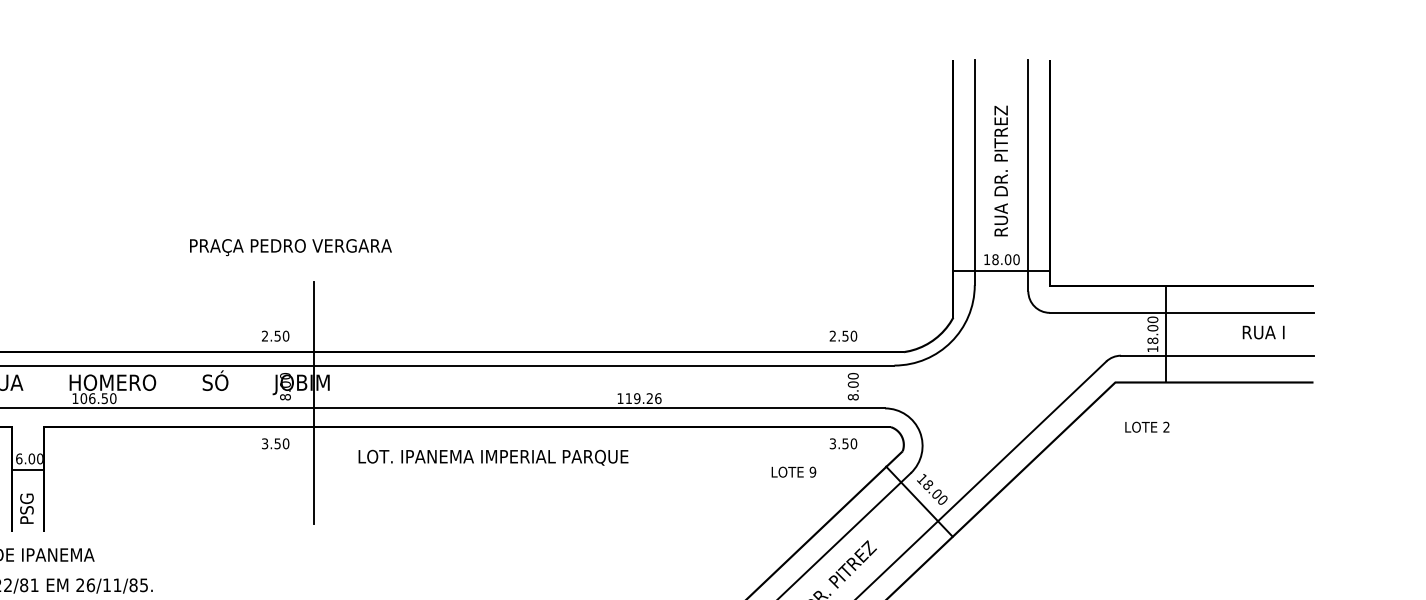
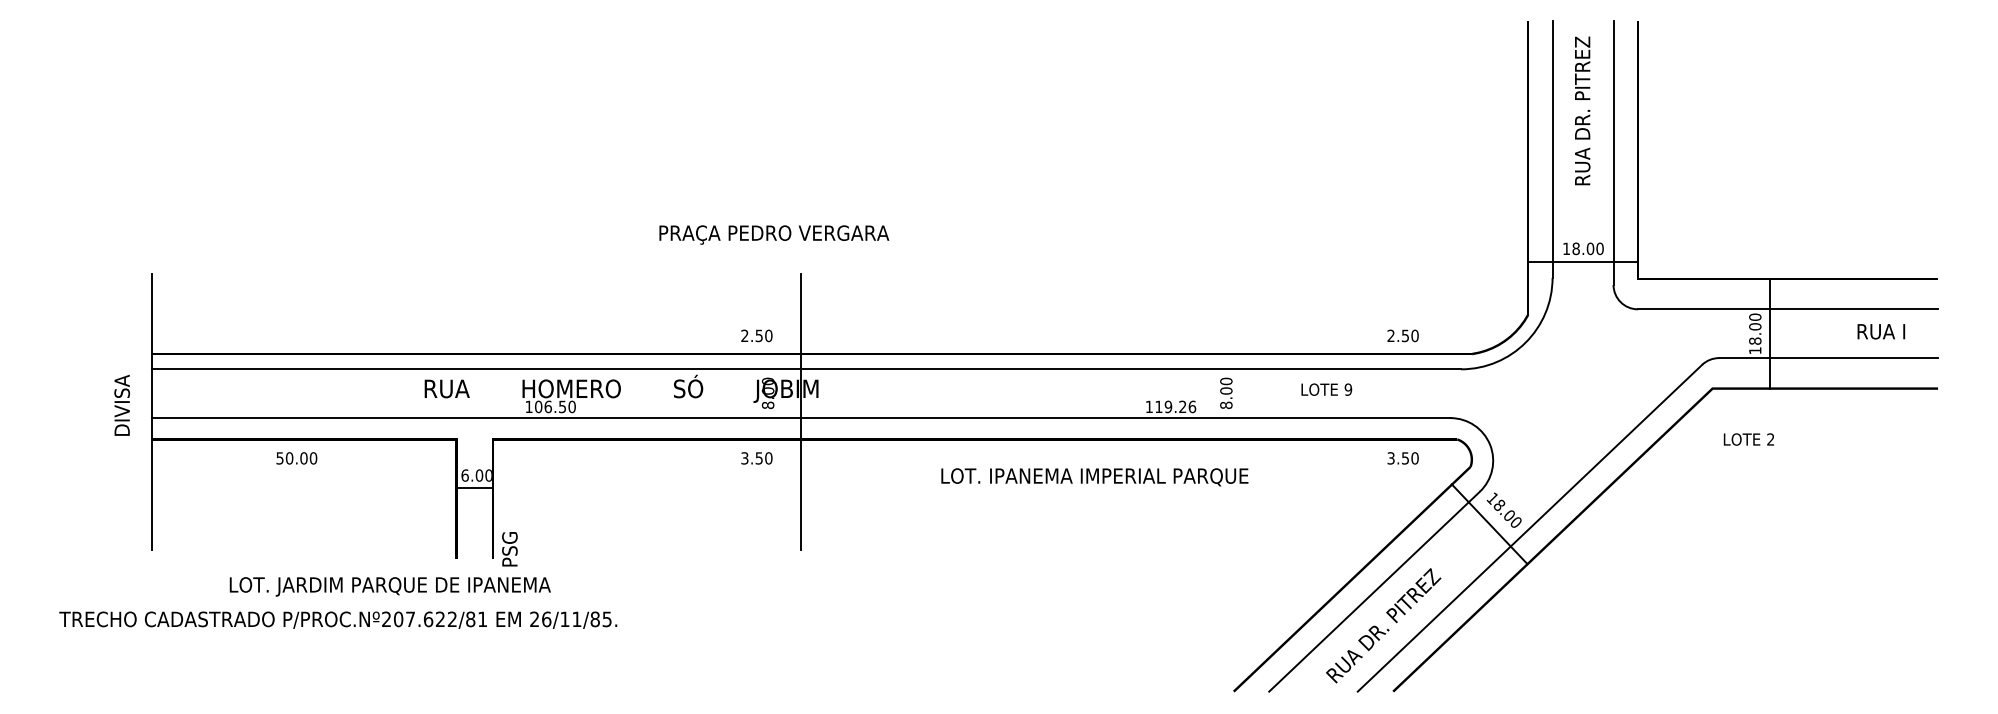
text: (1001, 170) -> (1582, 110), moved
text: (853, 385) -> (1226, 392), moved
text: (493, 457) -> (1094, 477), moved
text: (793, 472) -> (1326, 389), moved
text: (26, 508) -> (509, 549), moved

